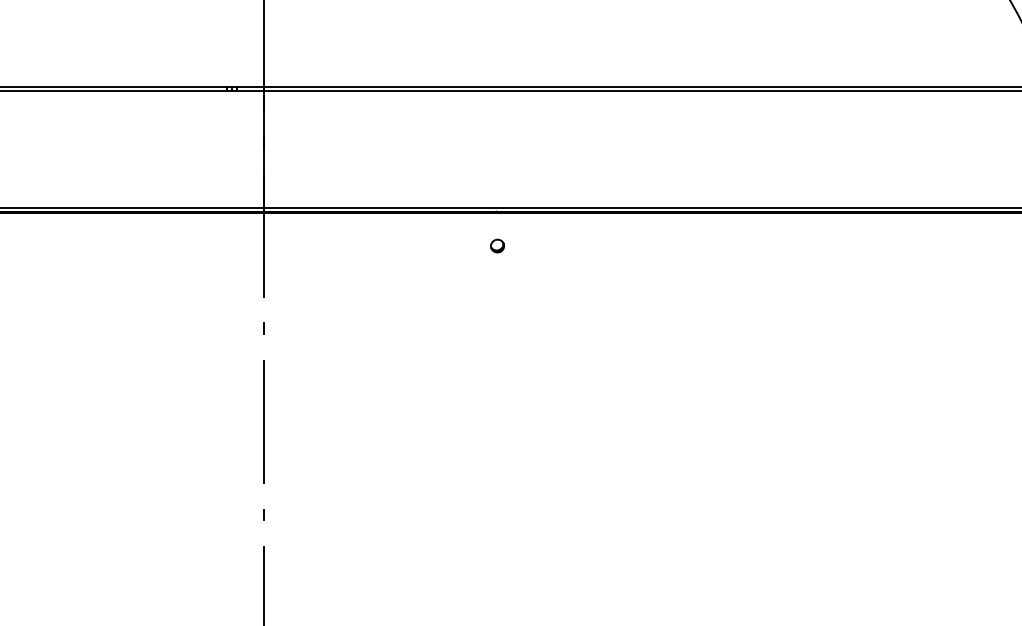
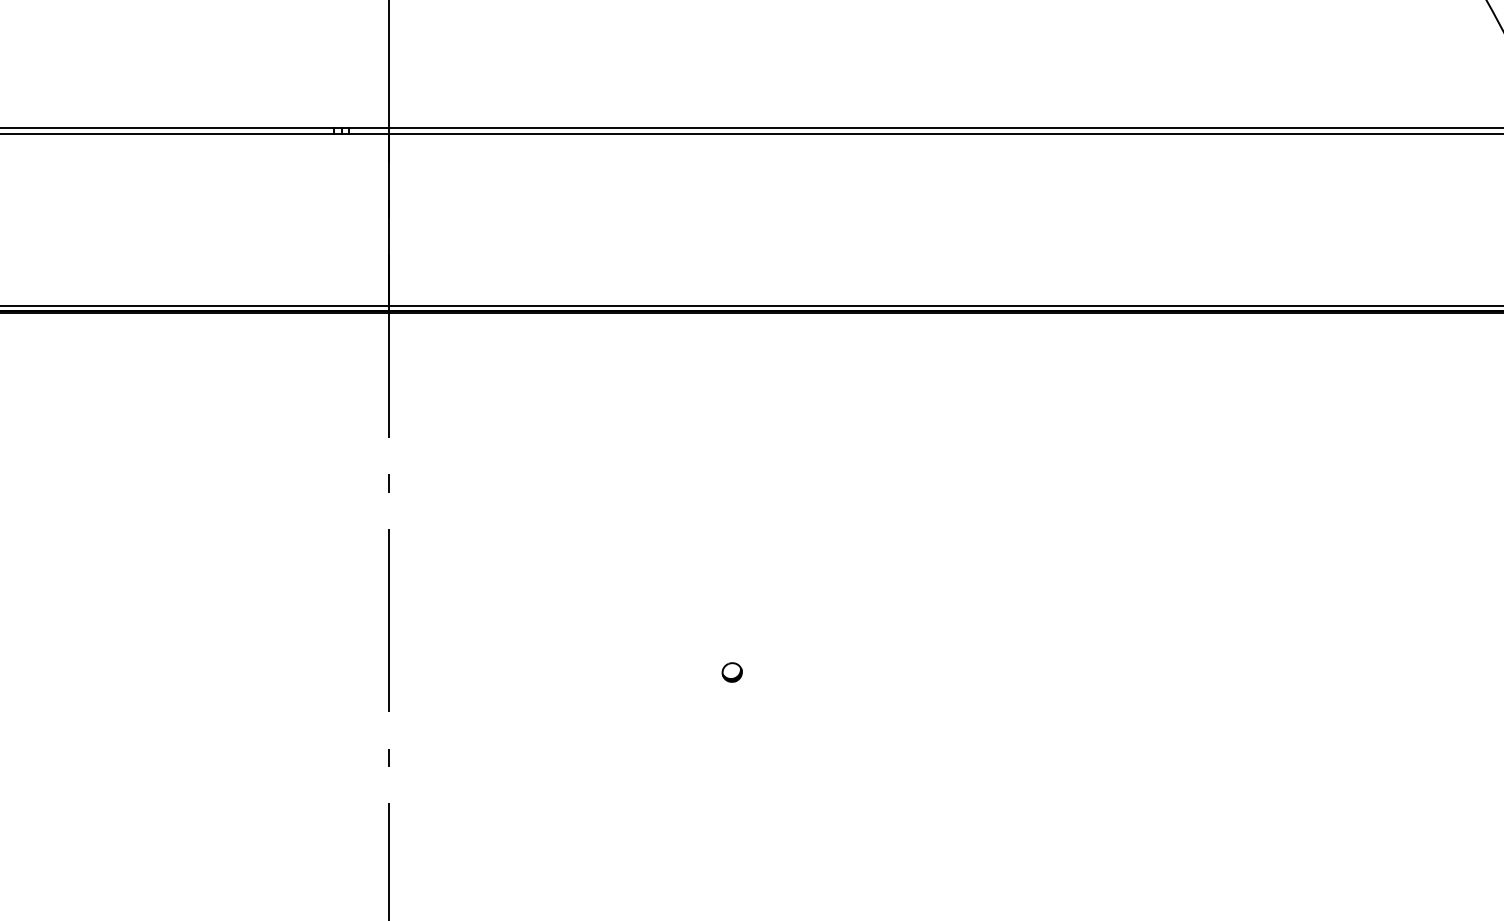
part: (497, 245) -> (732, 671), moved

